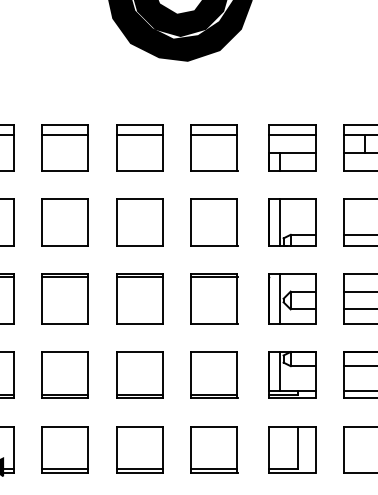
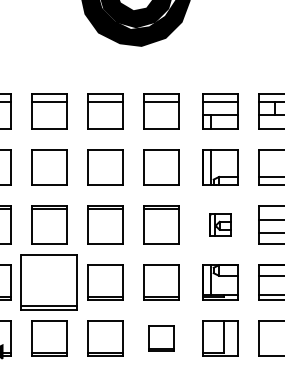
part: (292, 297) -> (220, 224), size x0.6
part: (65, 374) -> (49, 282), size x1.6
part: (214, 449) -> (161, 338), size x0.7

